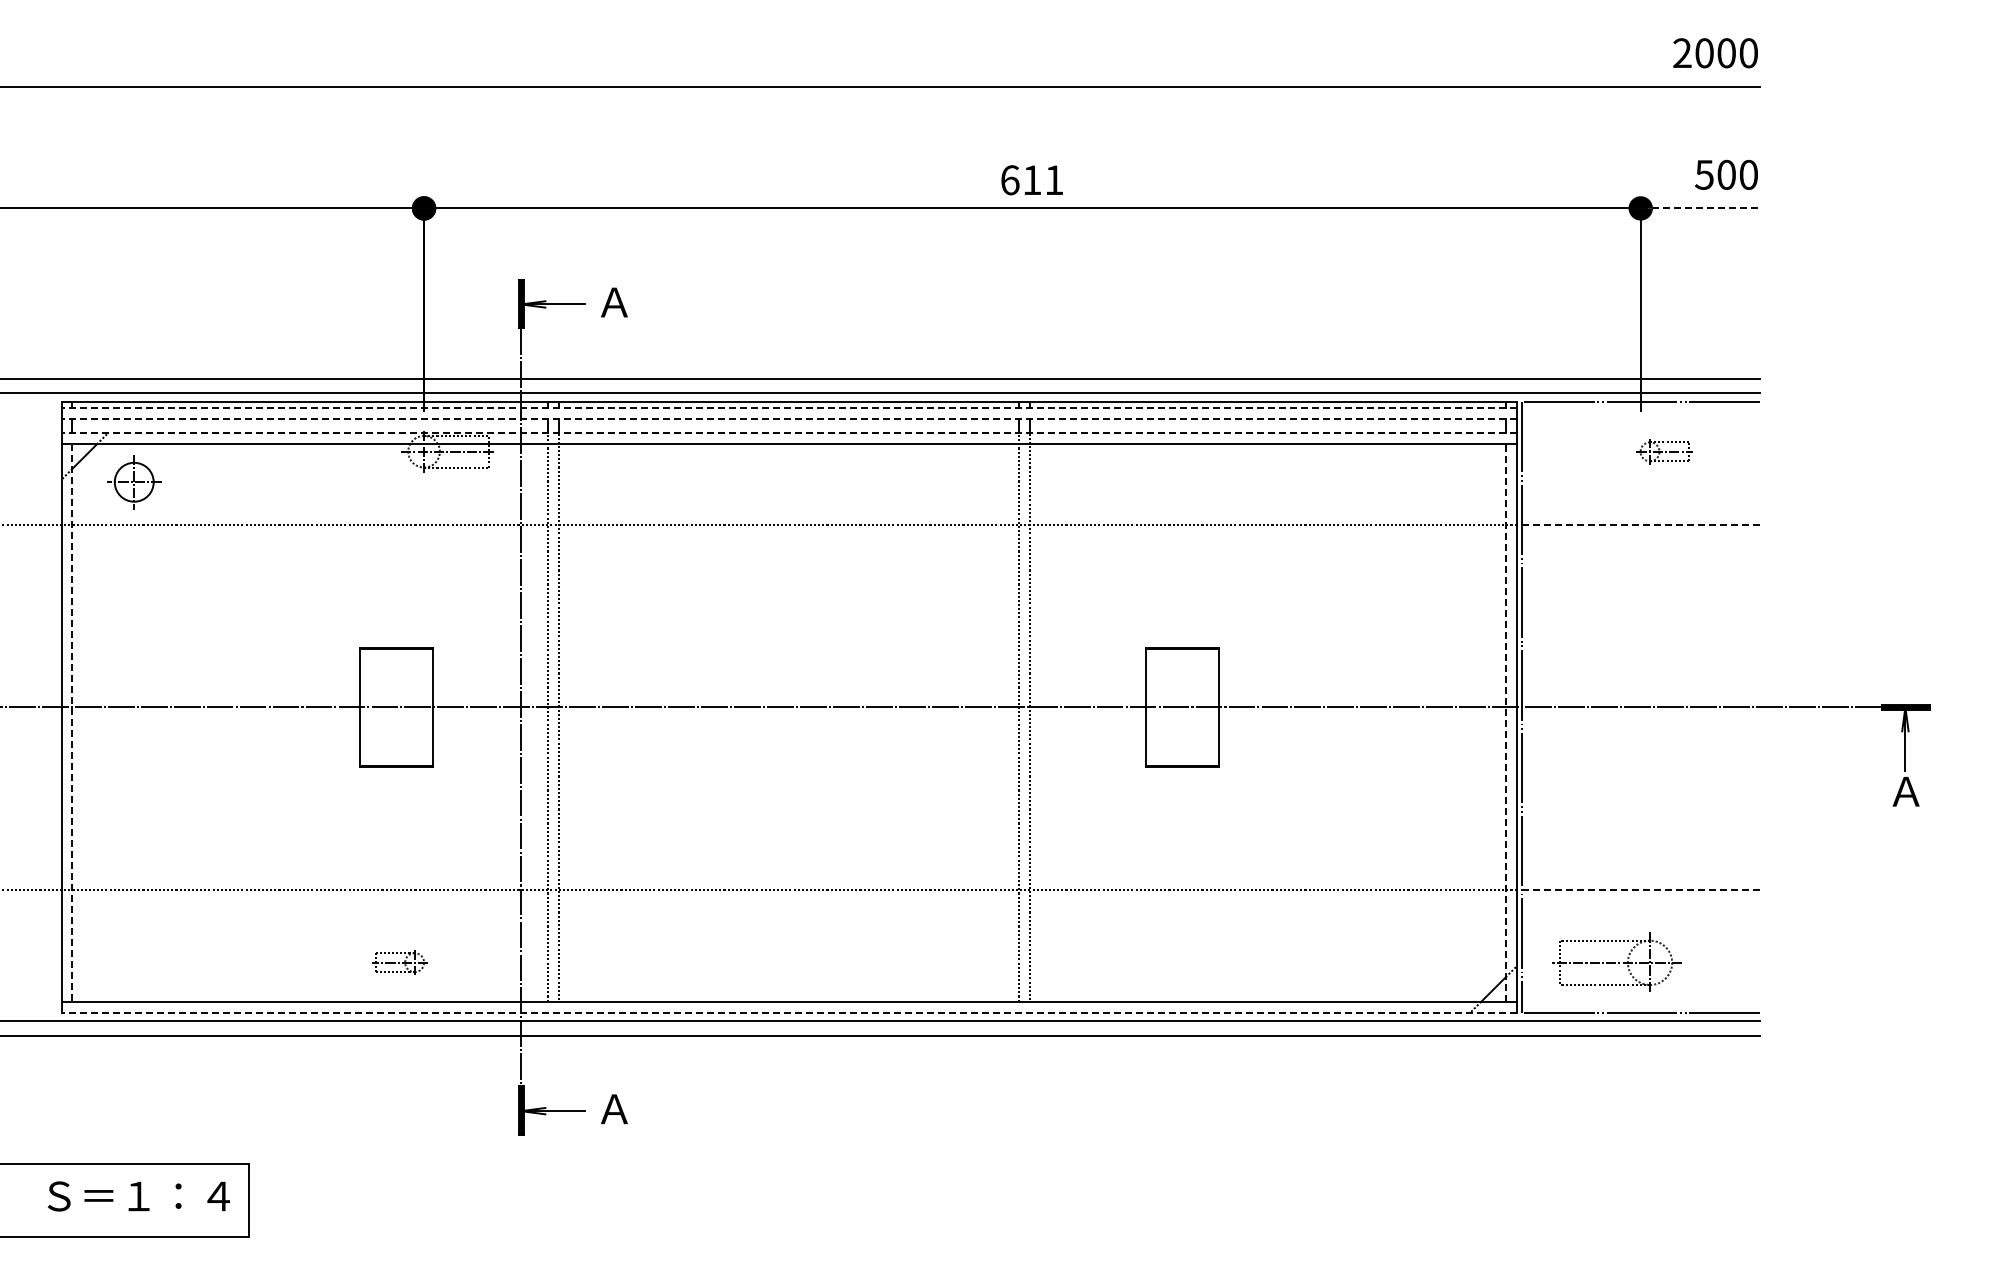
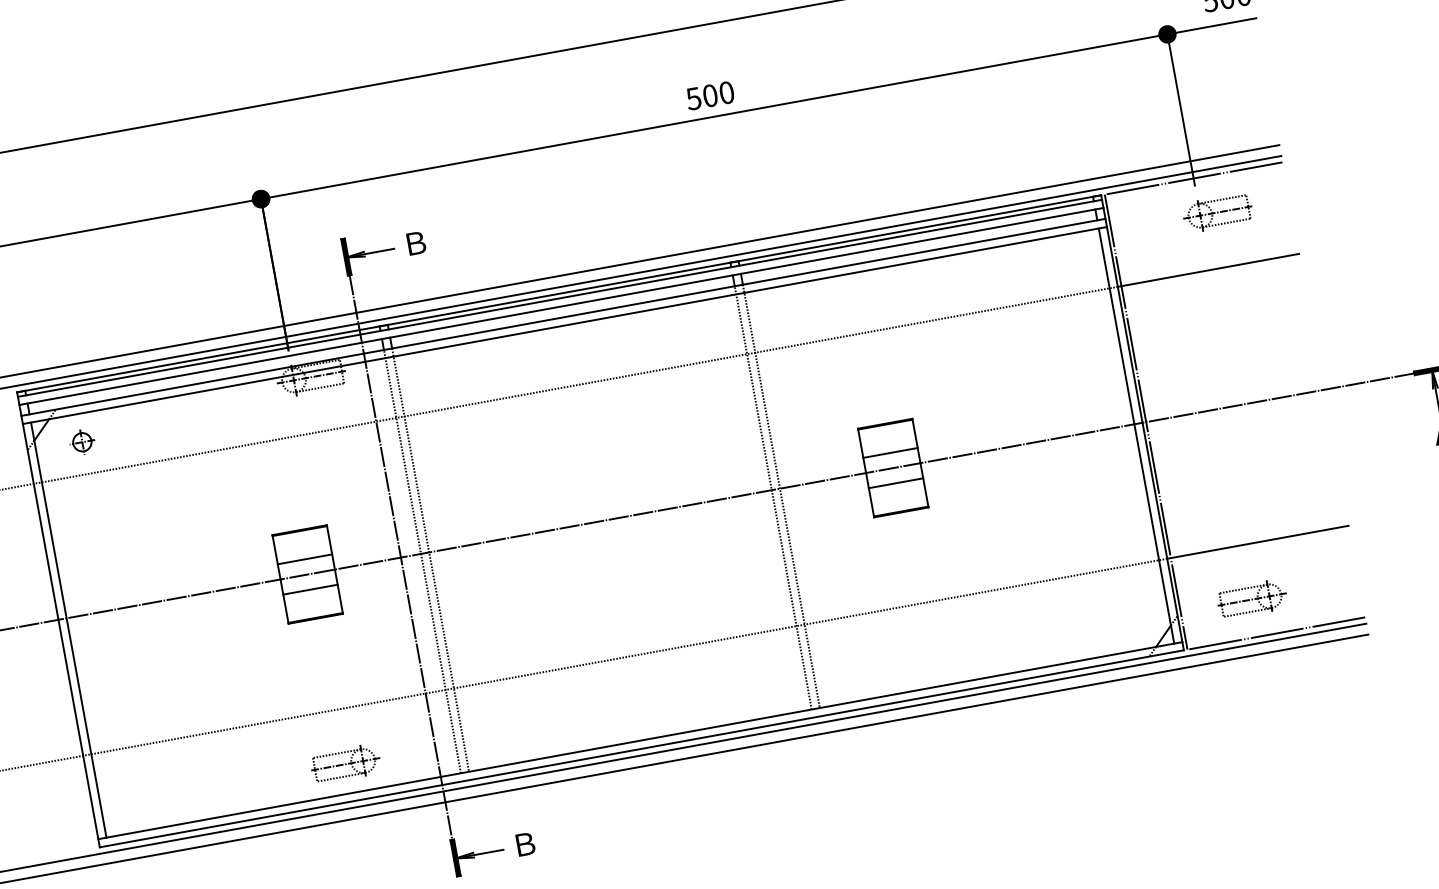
text: (1031, 180) -> (709, 96), 611 -> 500
line: (1700, 208) -> (1211, 26), dashed -> solid
text: (614, 302) -> (415, 243), Ａ -> Ｂ
line: (789, 407) -> (560, 297), dashed -> solid
line: (789, 418) -> (561, 306), dashed -> solid
line: (789, 433) -> (563, 317), dashed -> solid
part: (1663, 451) -> (1217, 212), size x1.67
part: (134, 481) -> (82, 441), size x0.62
line: (1638, 524) -> (1208, 270), dashed -> solid
line: (395, 686) -> (304, 559), added
line: (1181, 686) -> (890, 452), added
line: (72, 723) -> (68, 630), dashed -> solid
line: (1505, 723) -> (1136, 436), dashed -> solid
line: (395, 727) -> (310, 589), added
line: (1181, 727) -> (895, 483), added
line: (1638, 889) -> (1258, 542), dashed -> solid
part: (400, 962) -> (345, 764), size x1.67
part: (1617, 962) -> (1252, 599), size x0.71
line: (789, 1012) -> (642, 748), dashed -> solid
text: (614, 1109) -> (524, 844), Ａ -> Ｂ

